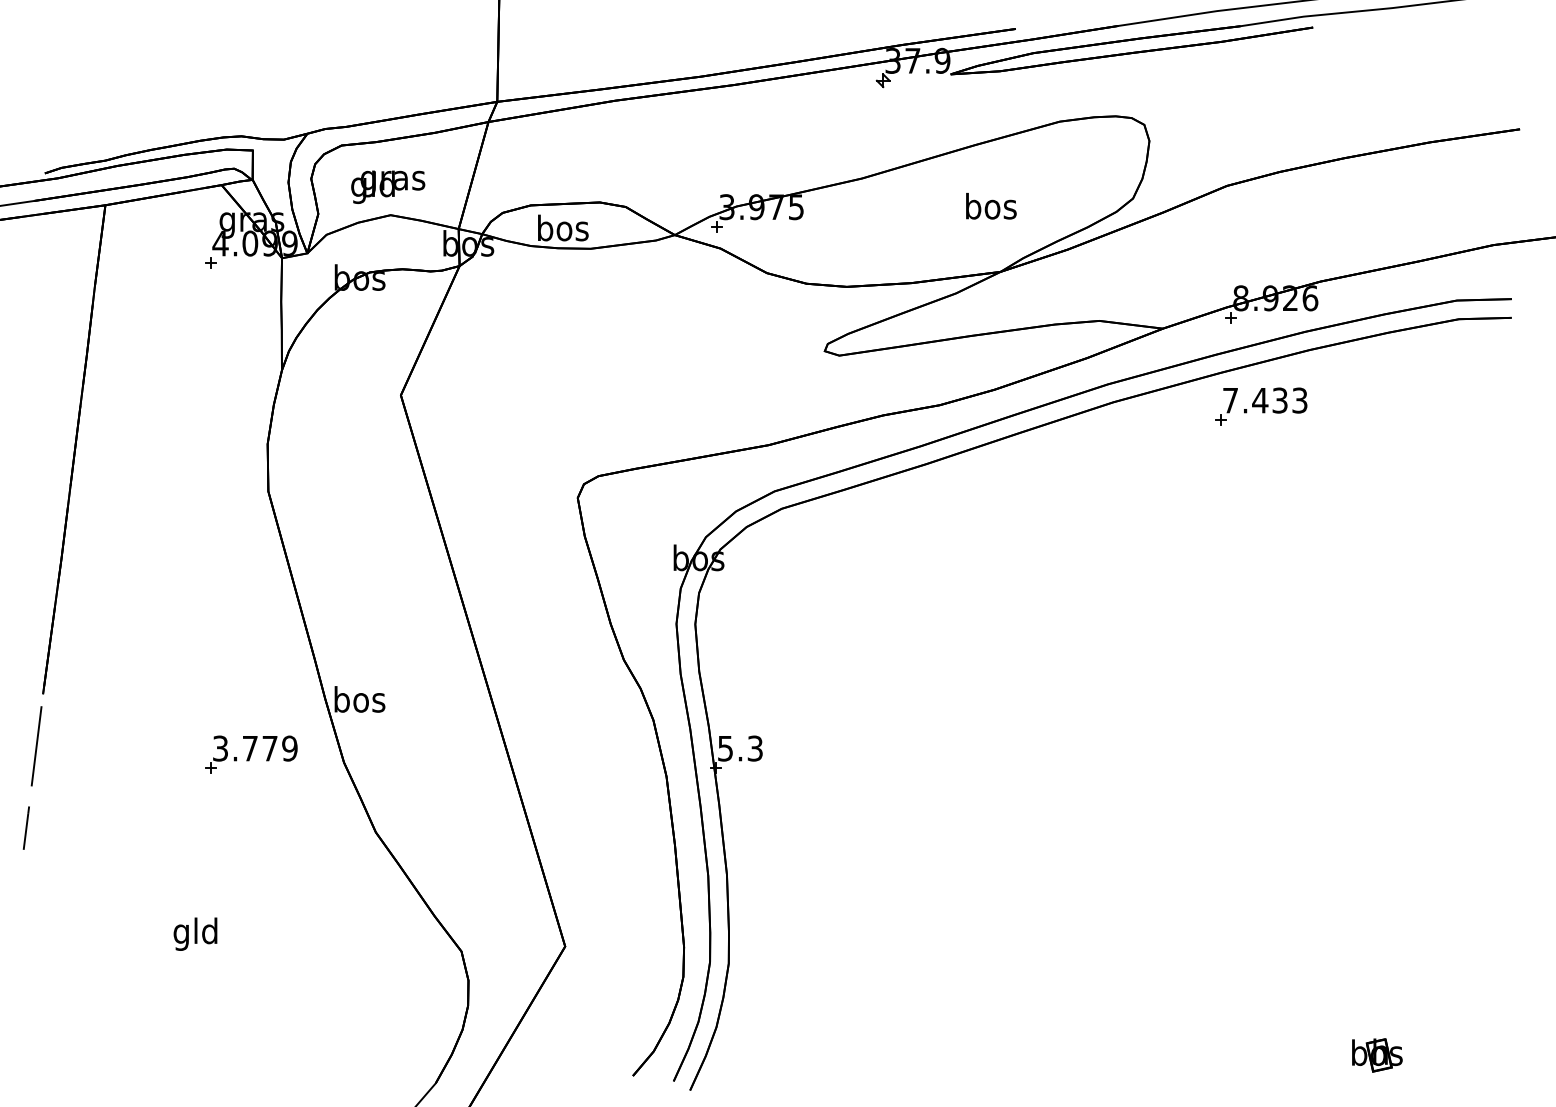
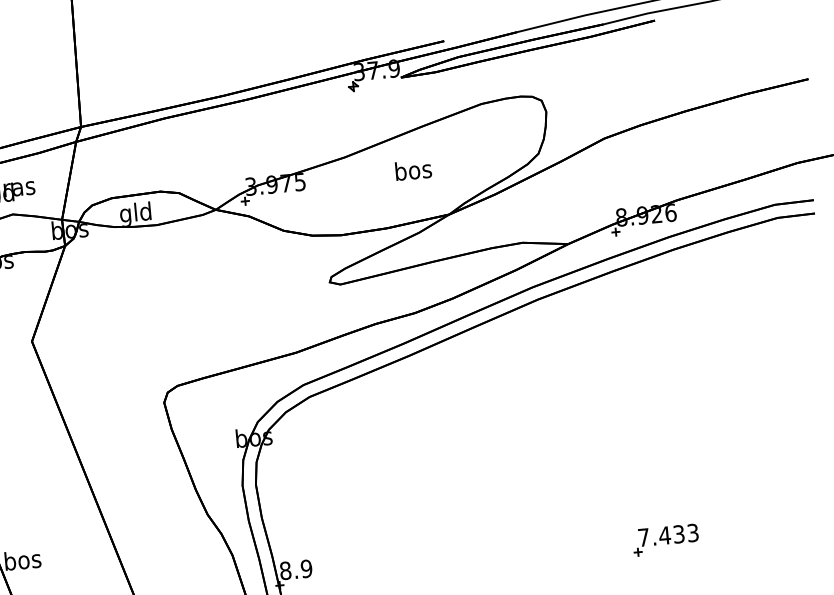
text: (991, 206) -> (413, 170), moved
text: (563, 230) -> (136, 213), bos -> gld
part: (1261, 406) -> (666, 539), moved
text: (739, 748) -> (295, 569), 5.3 -> 8.9

